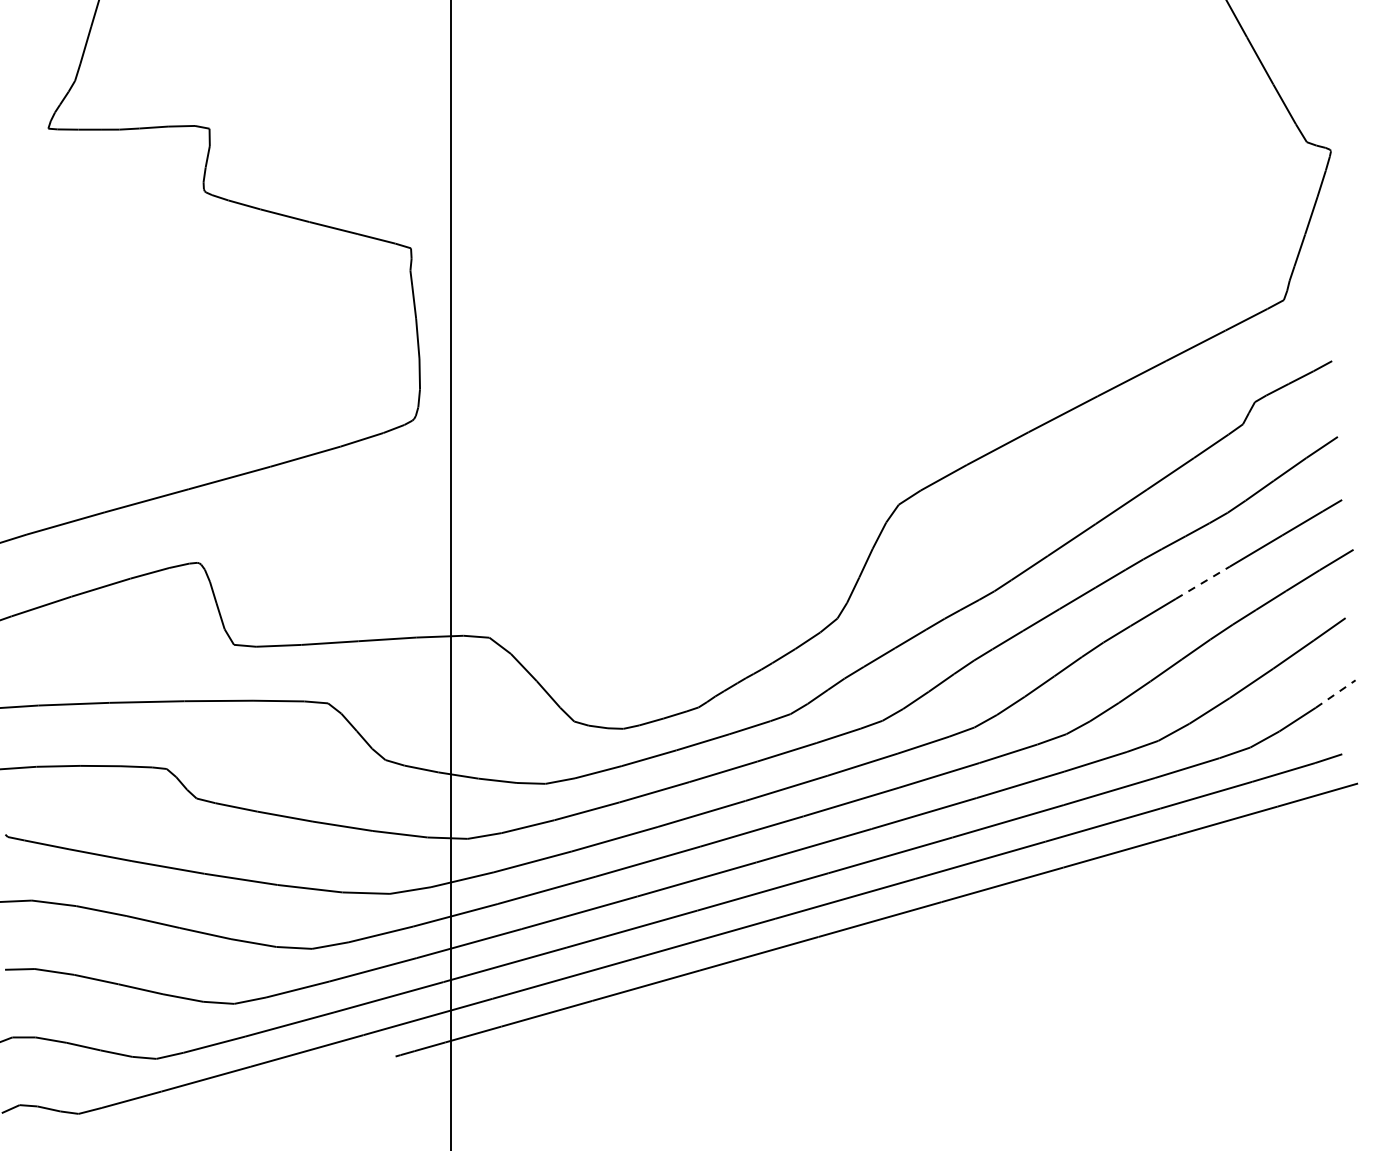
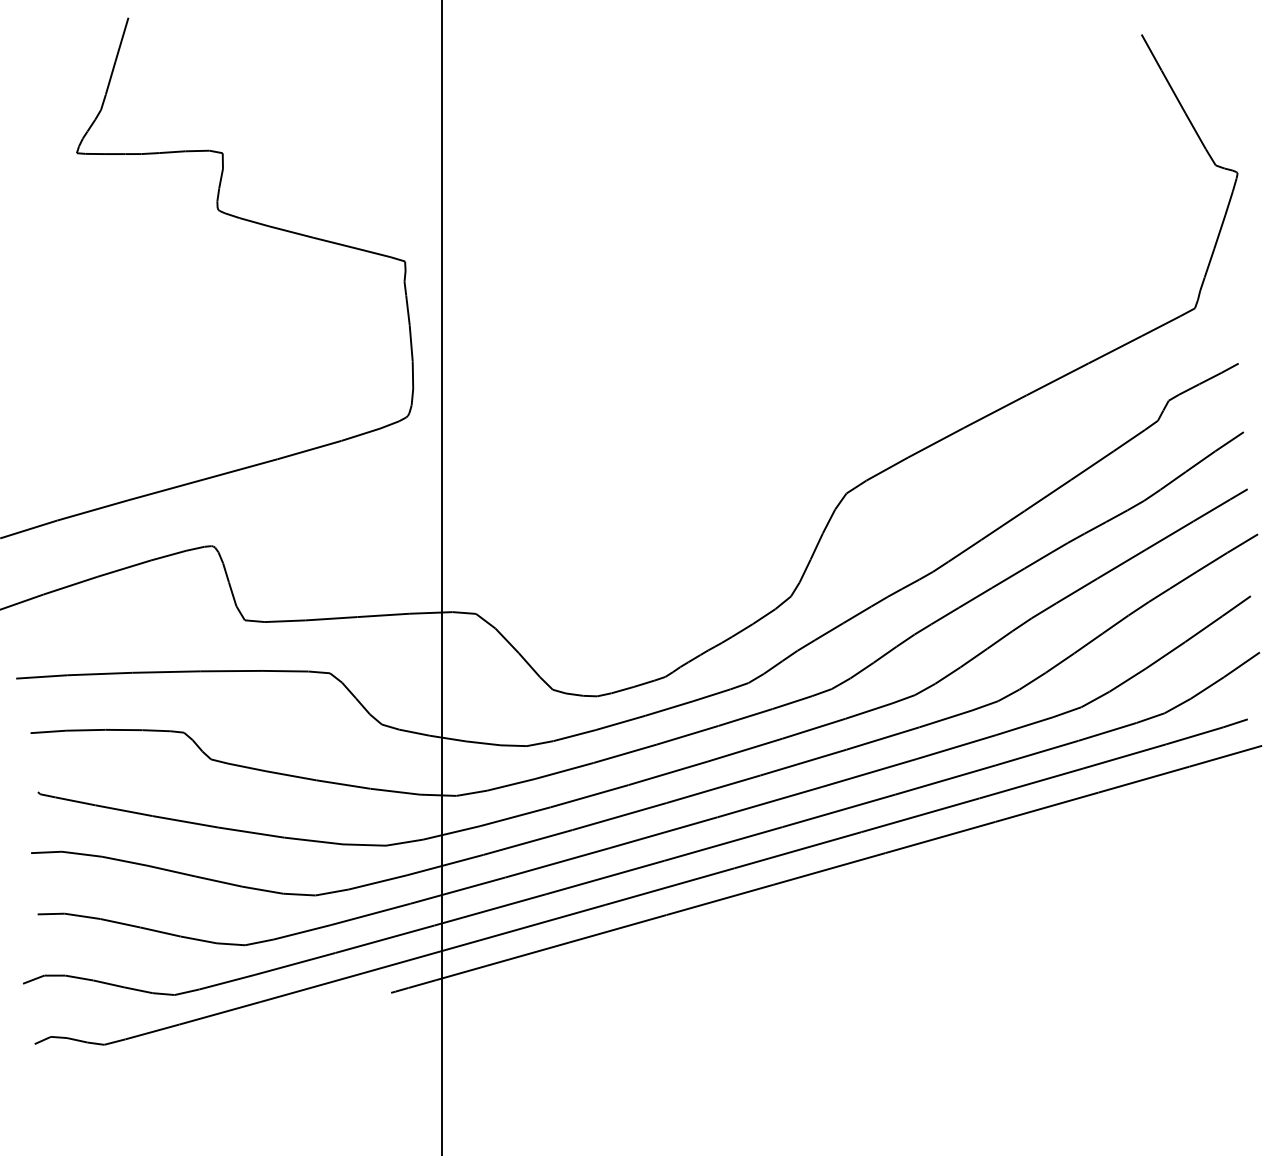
line: (1203, 582) -> (1122, 563), dashed -> solid
line: (1335, 693) -> (1241, 664), dashed -> solid

